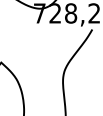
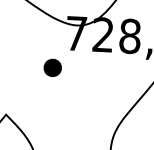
part: (26, 33) -> (51, 66), added

